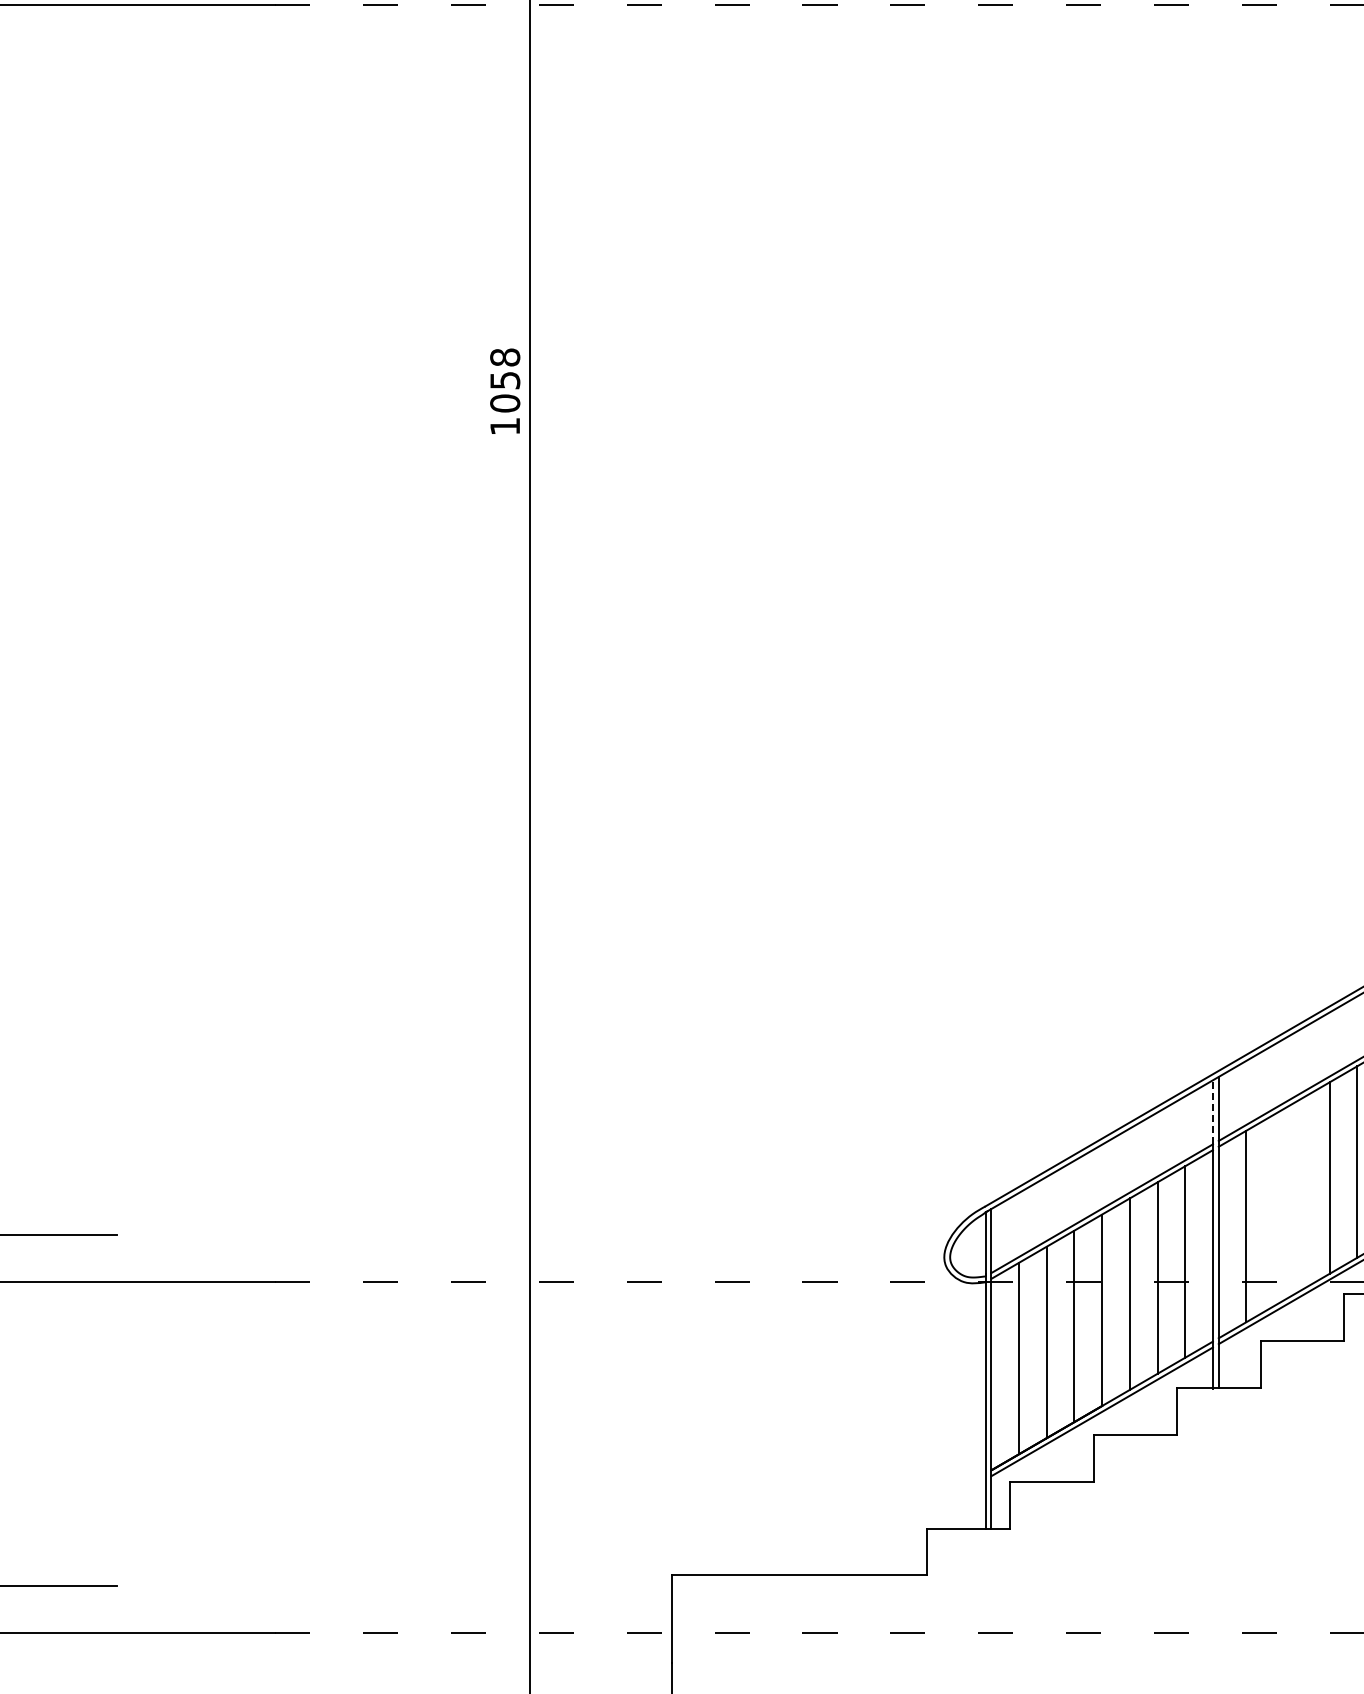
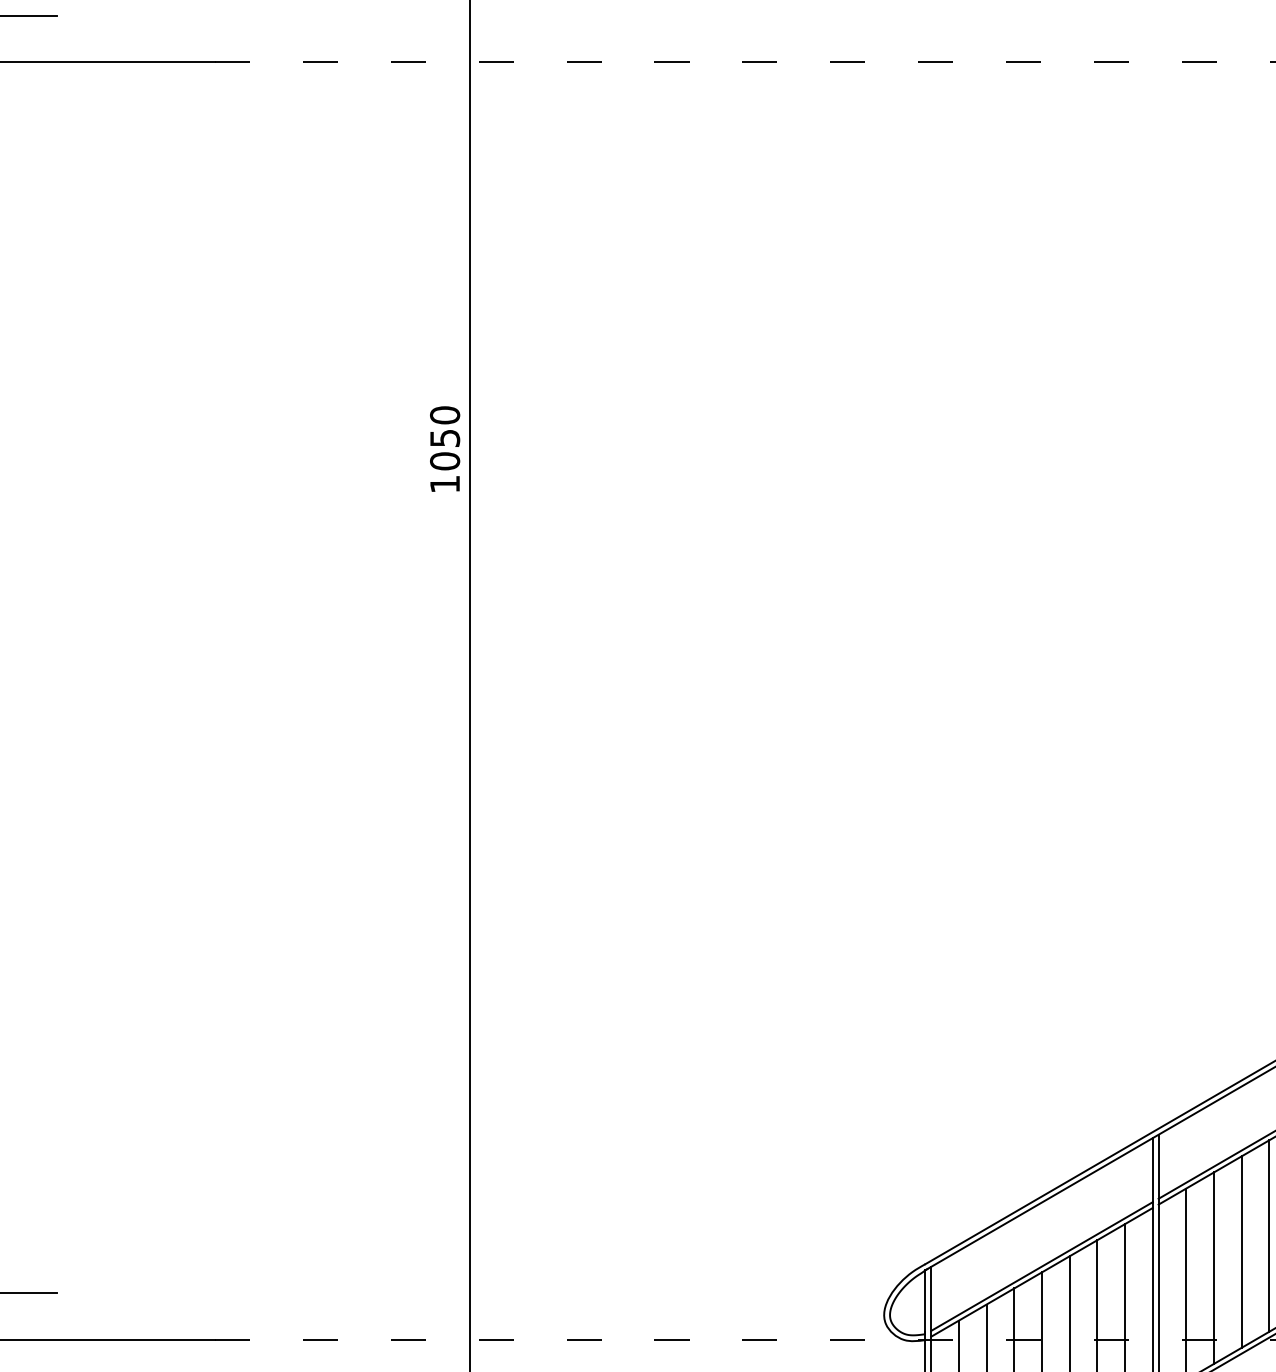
text: (505, 357) -> (445, 415), 1058 -> 1050
line: (1212, 1111) -> (1152, 1169), dashed -> solid
line: (1301, 1194) -> (1241, 1252), added
line: (1274, 1210) -> (1214, 1268), added

